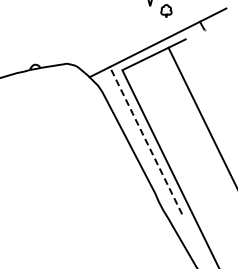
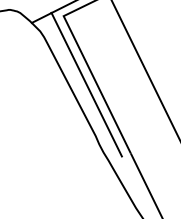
line: (145, 140) -> (86, 84), dashed -> solid

